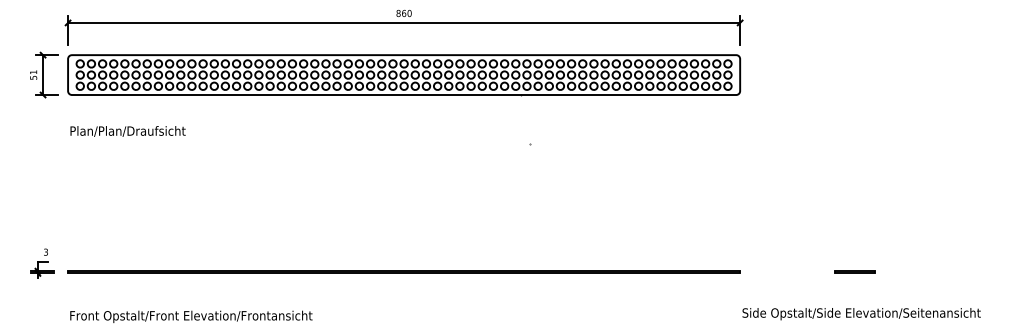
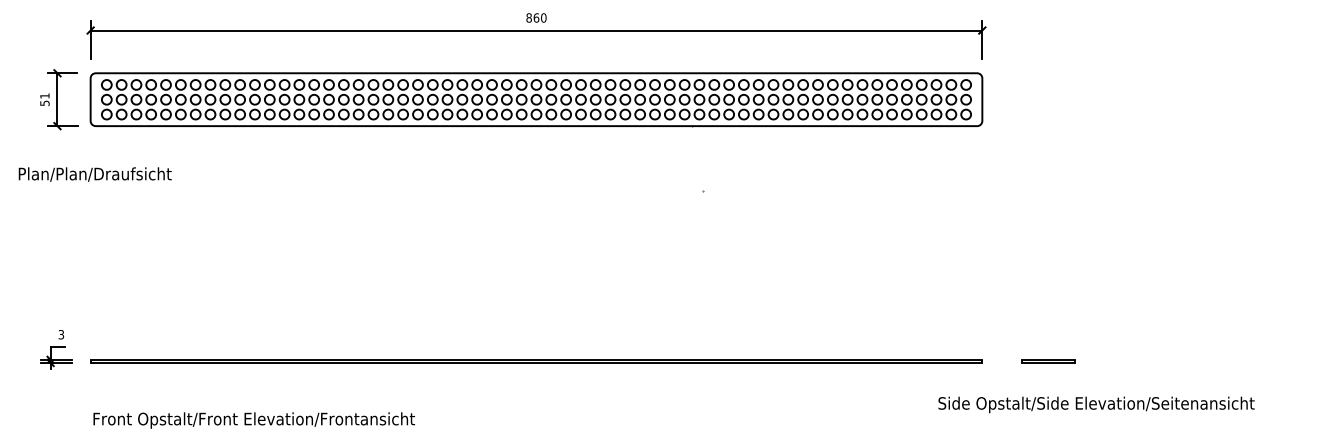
text: (127, 131) -> (94, 174), moved
line: (855, 271) -> (1048, 360), moved
text: (861, 313) -> (1096, 404), moved

